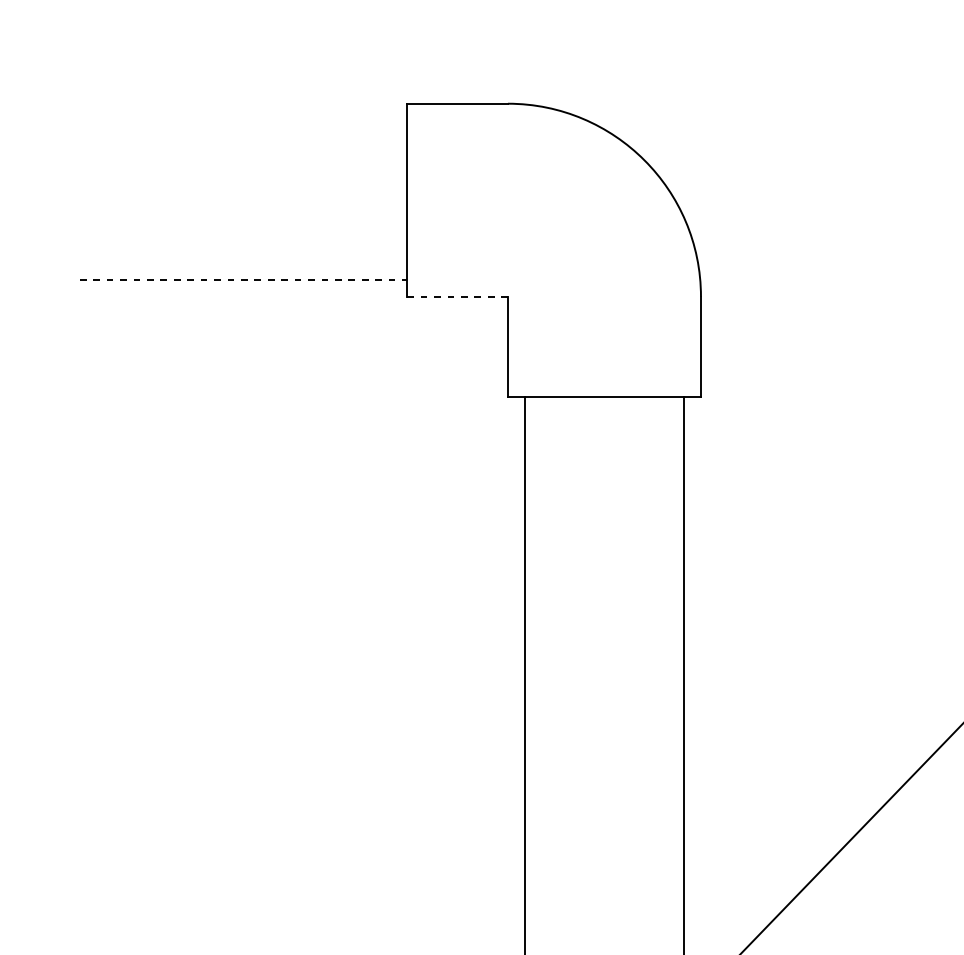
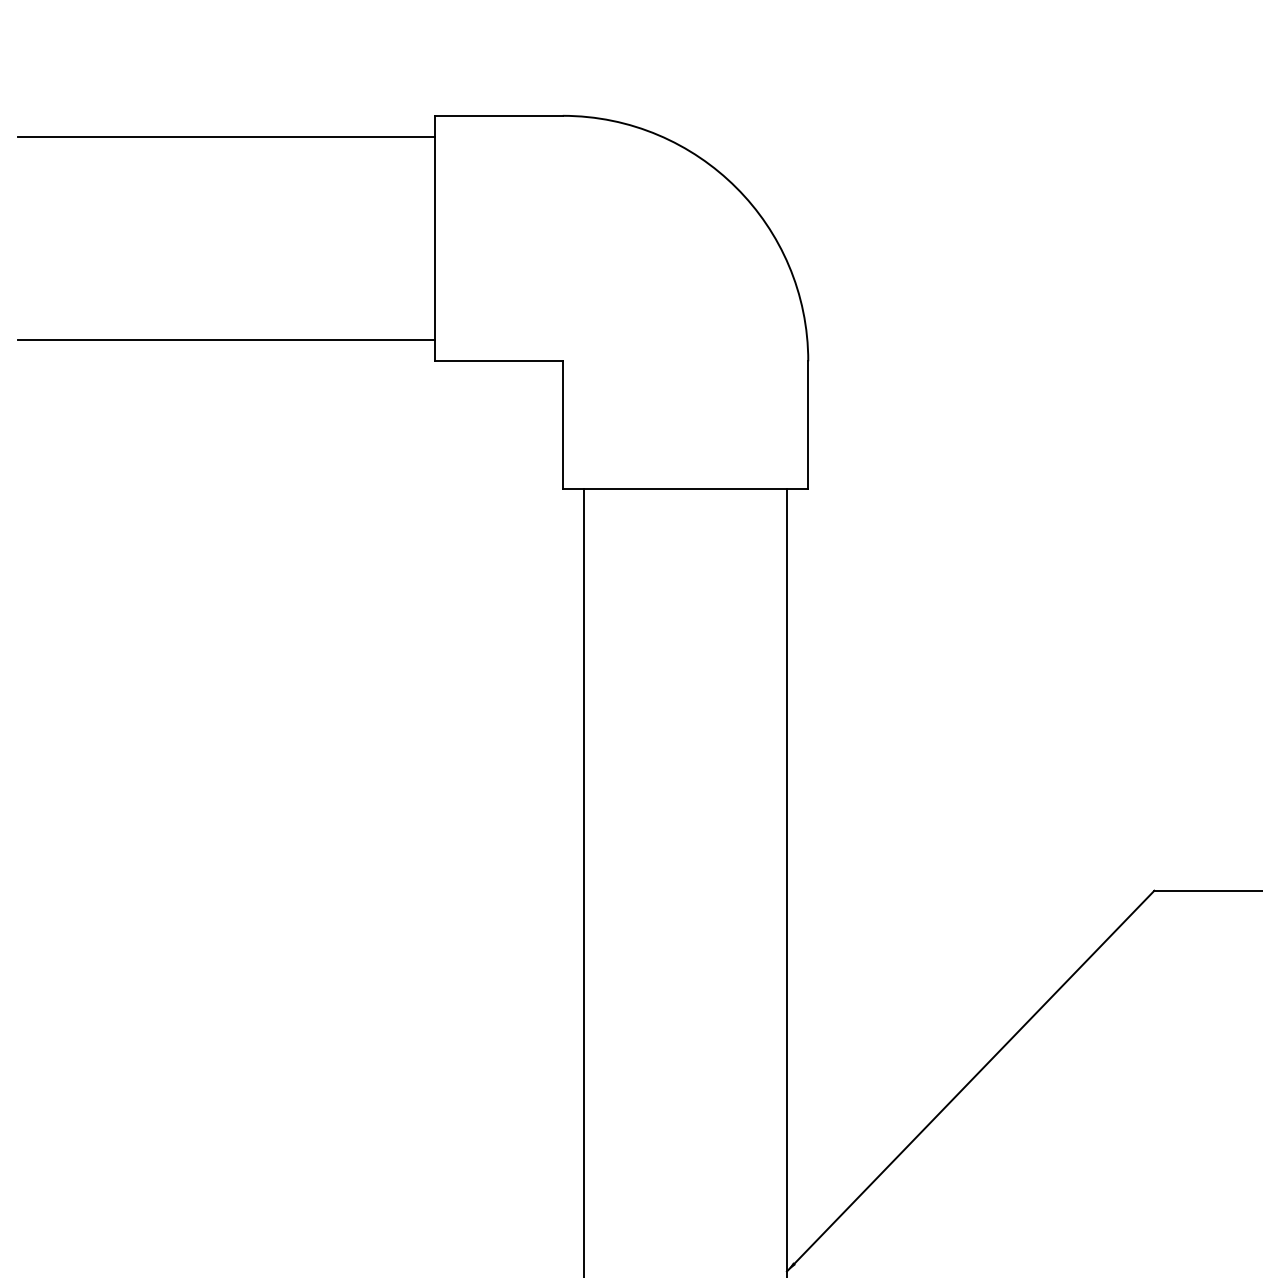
line: (243, 120) -> (226, 137), added
line: (244, 279) -> (227, 339), dashed -> solid
line: (458, 296) -> (499, 361), dashed -> solid

